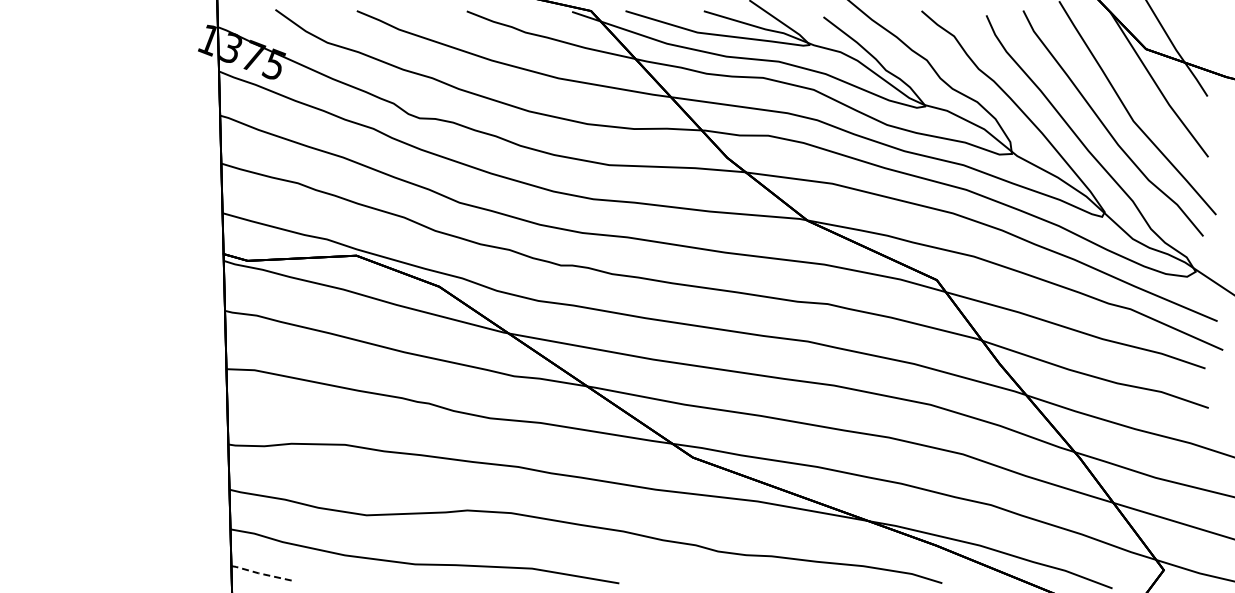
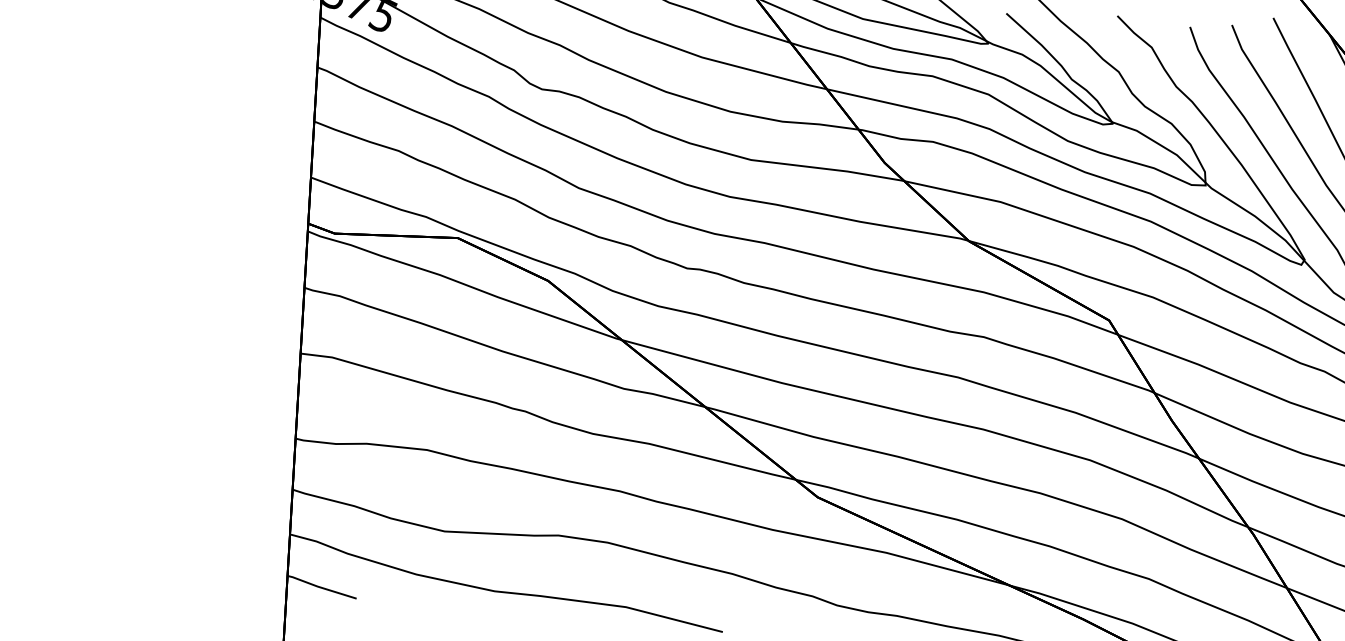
line: (261, 573) -> (320, 587), dashed -> solid

